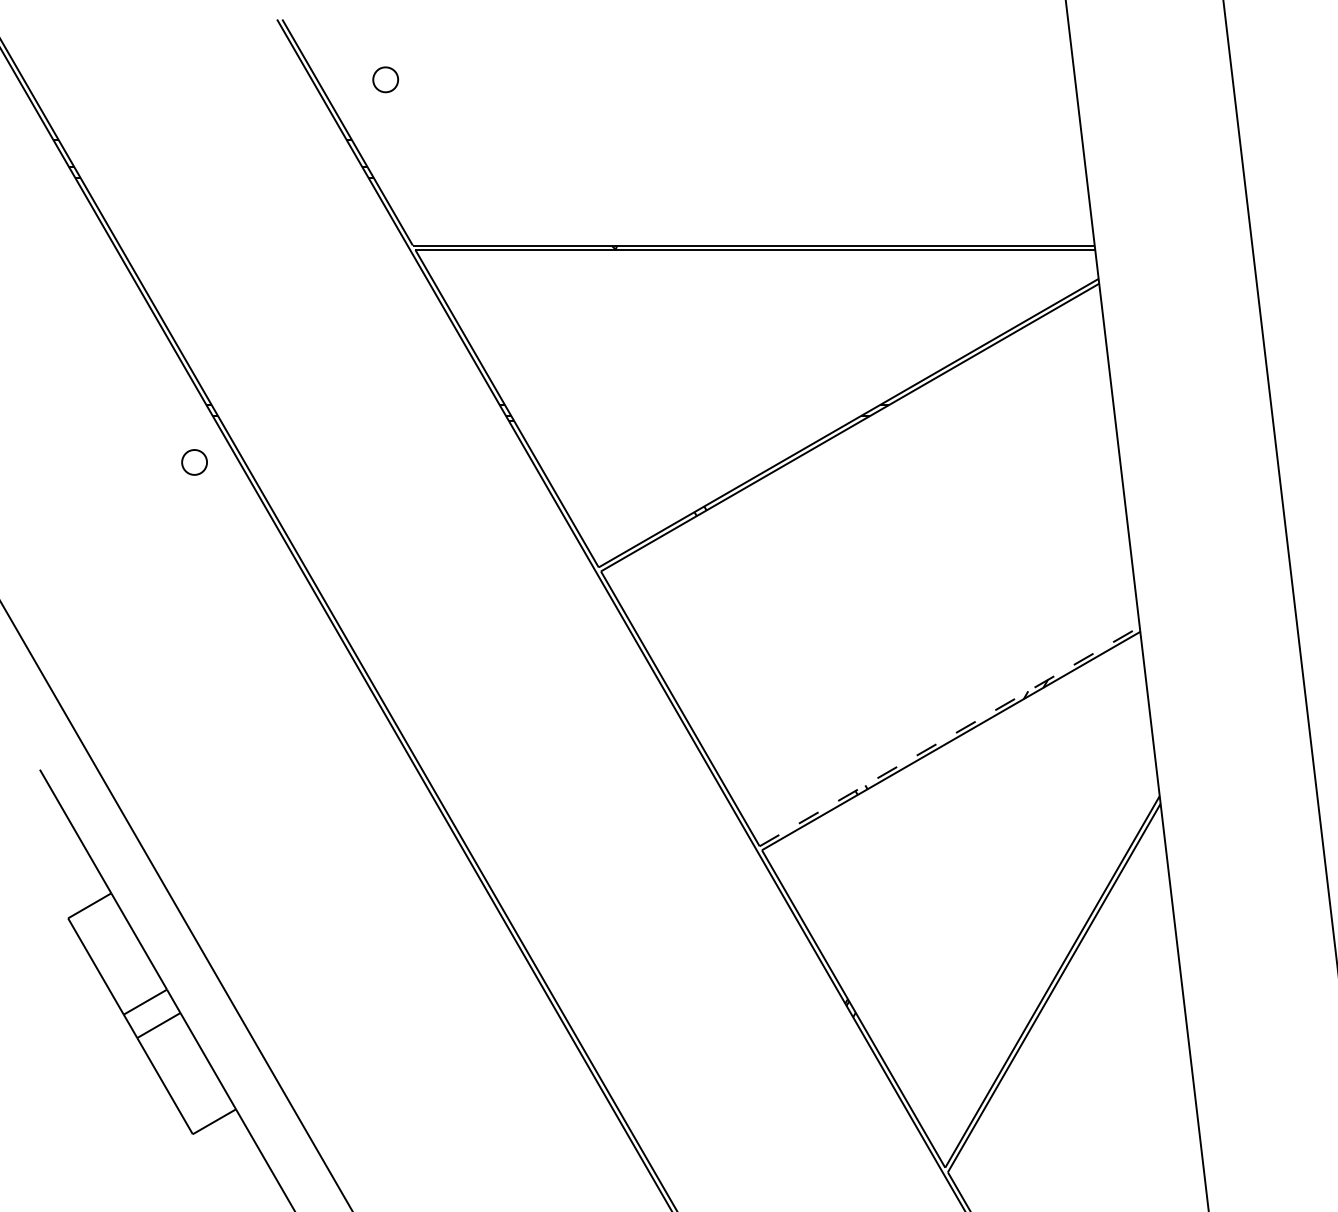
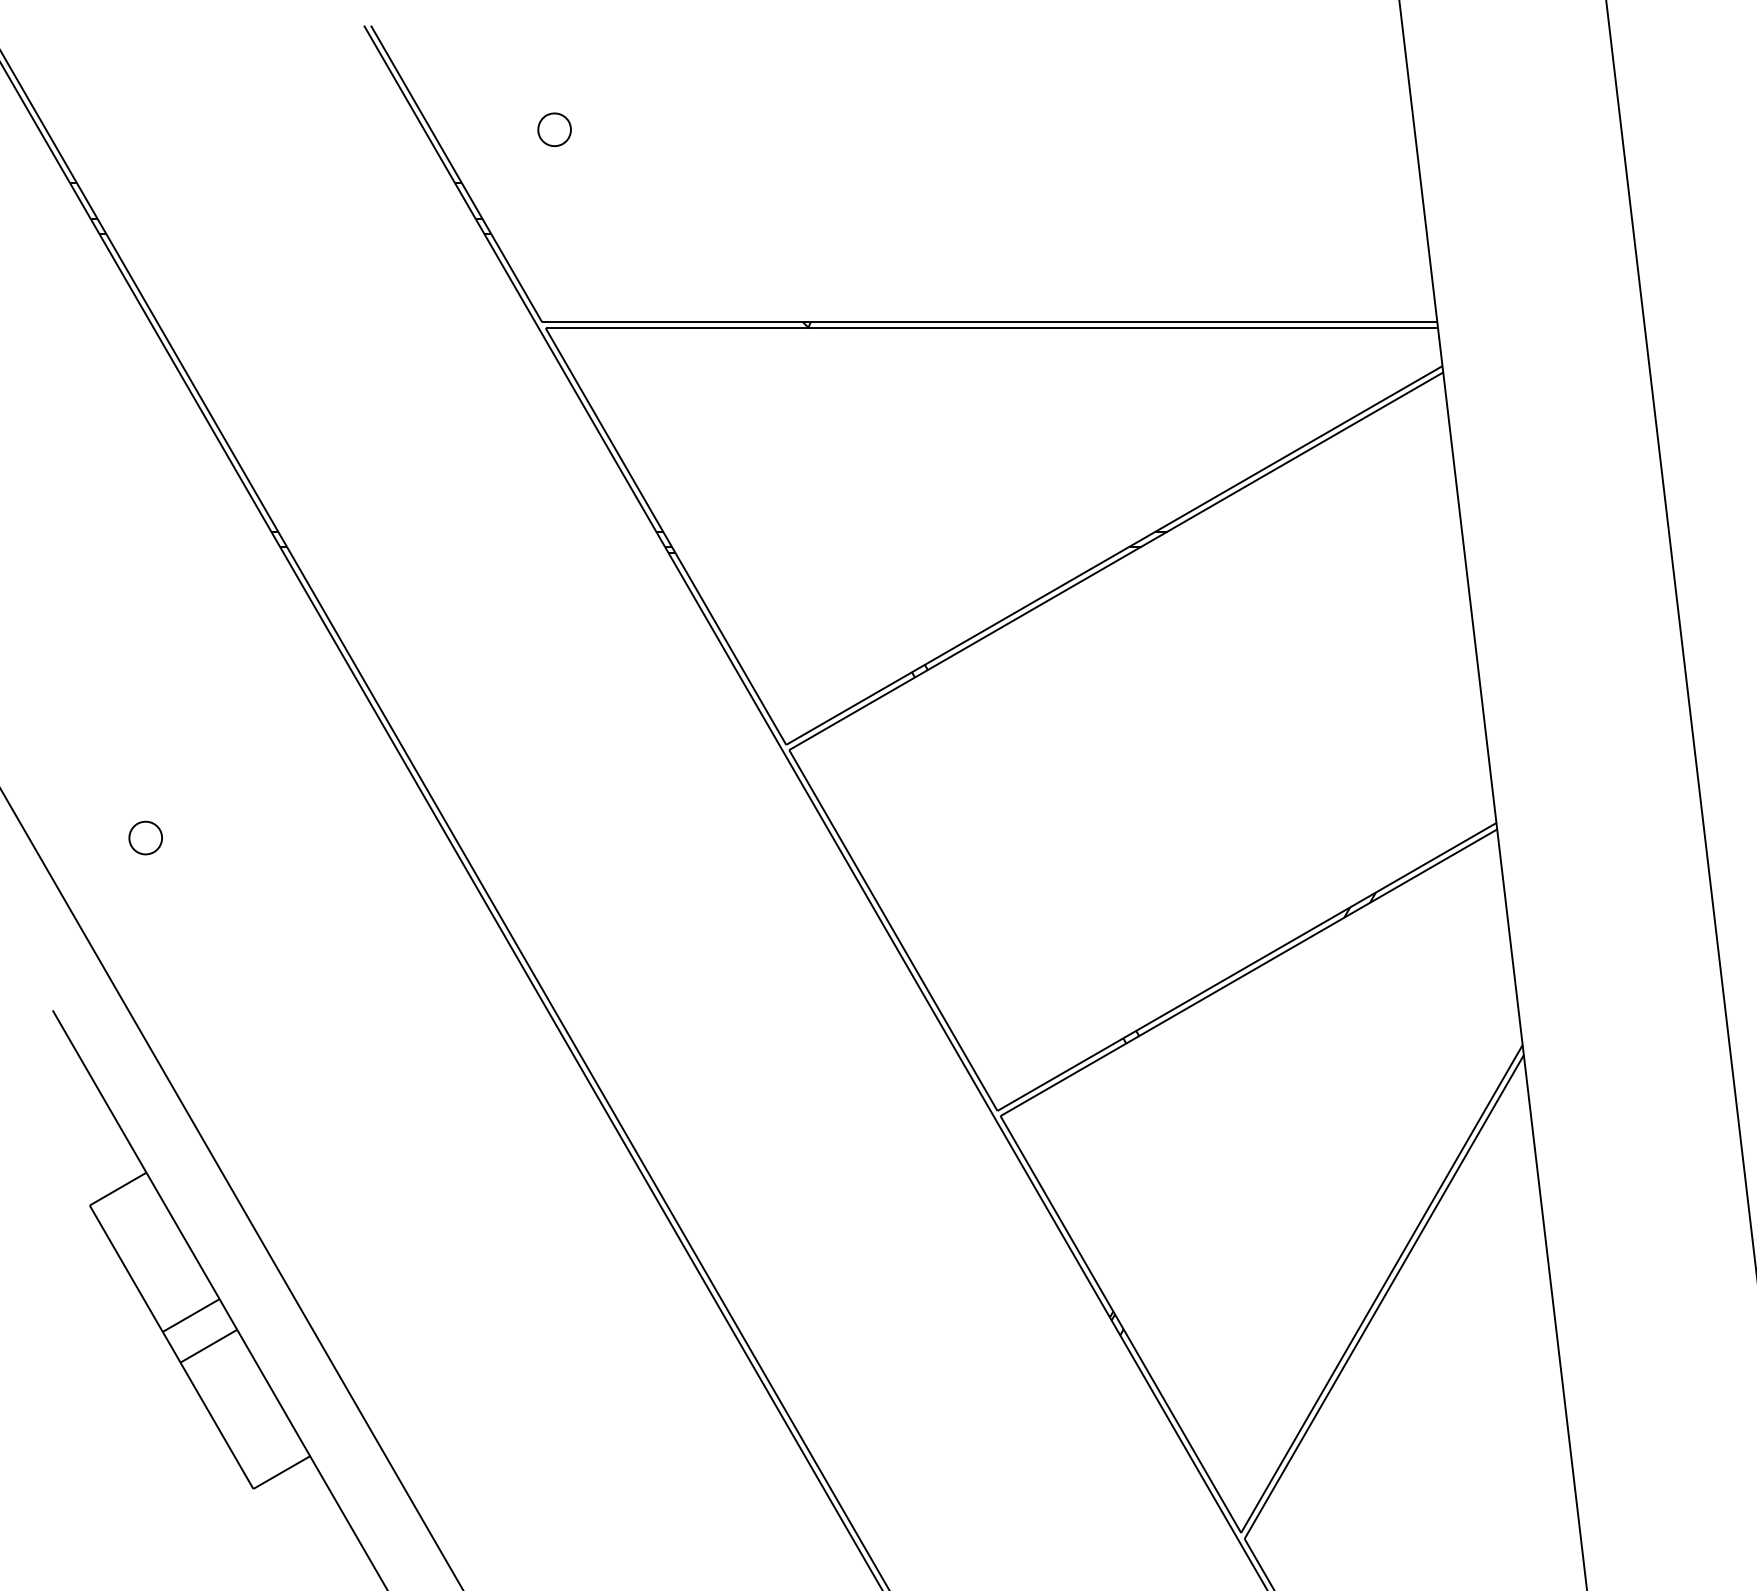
part: (385, 79) -> (554, 129), moved
part: (194, 462) -> (145, 837), moved
line: (950, 736) -> (1247, 966), dashed -> solid

